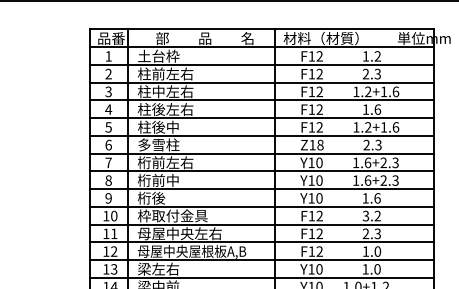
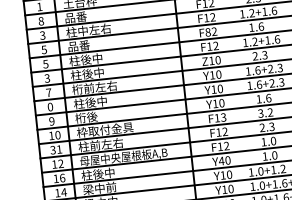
text: (108, 73) -> (41, 20), 2 -> 8
text: (165, 73) -> (87, 15), 柱前左右 -> 品番
text: (108, 109) -> (44, 49), 4 -> 5
text: (165, 109) -> (90, 44), 柱後左右 -> 品番
text: (311, 109) -> (207, 32), F12 -> F82
text: (108, 144) -> (47, 77), 6 -> 3
text: (158, 144) -> (87, 73), 多雪柱 -> 柱後中
text: (320, 145) -> (218, 60), Z18 -> Z10
text: (108, 180) -> (50, 107), 8 -> 0
text: (151, 180) -> (84, 103), 桁前中 -> 柱後中
text: (319, 216) -> (223, 117), F12 -> F13
text: (106, 233) -> (53, 149), 11 -> 31
text: (179, 233) -> (112, 143), 母屋中央左右 -> 柱前左右
text: (158, 268) -> (98, 173), 梁左右 -> 柱後中
text: (114, 269) -> (62, 178), 13 -> 16
text: (311, 269) -> (221, 161), Y10 -> Y40

